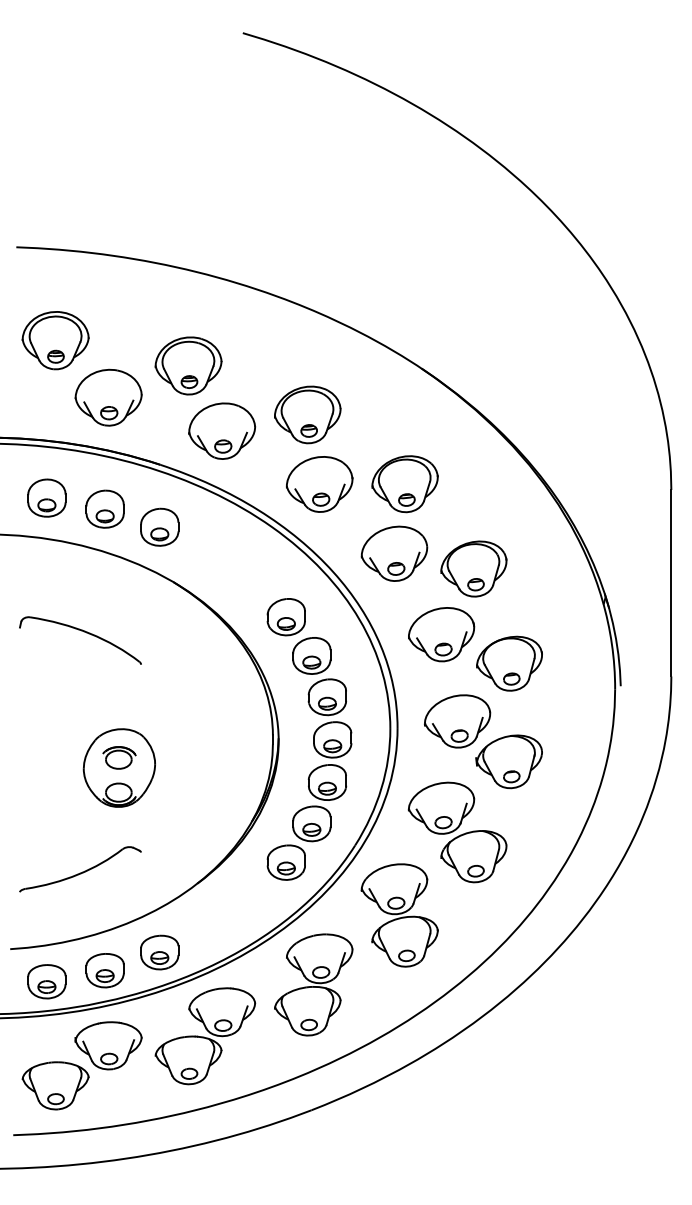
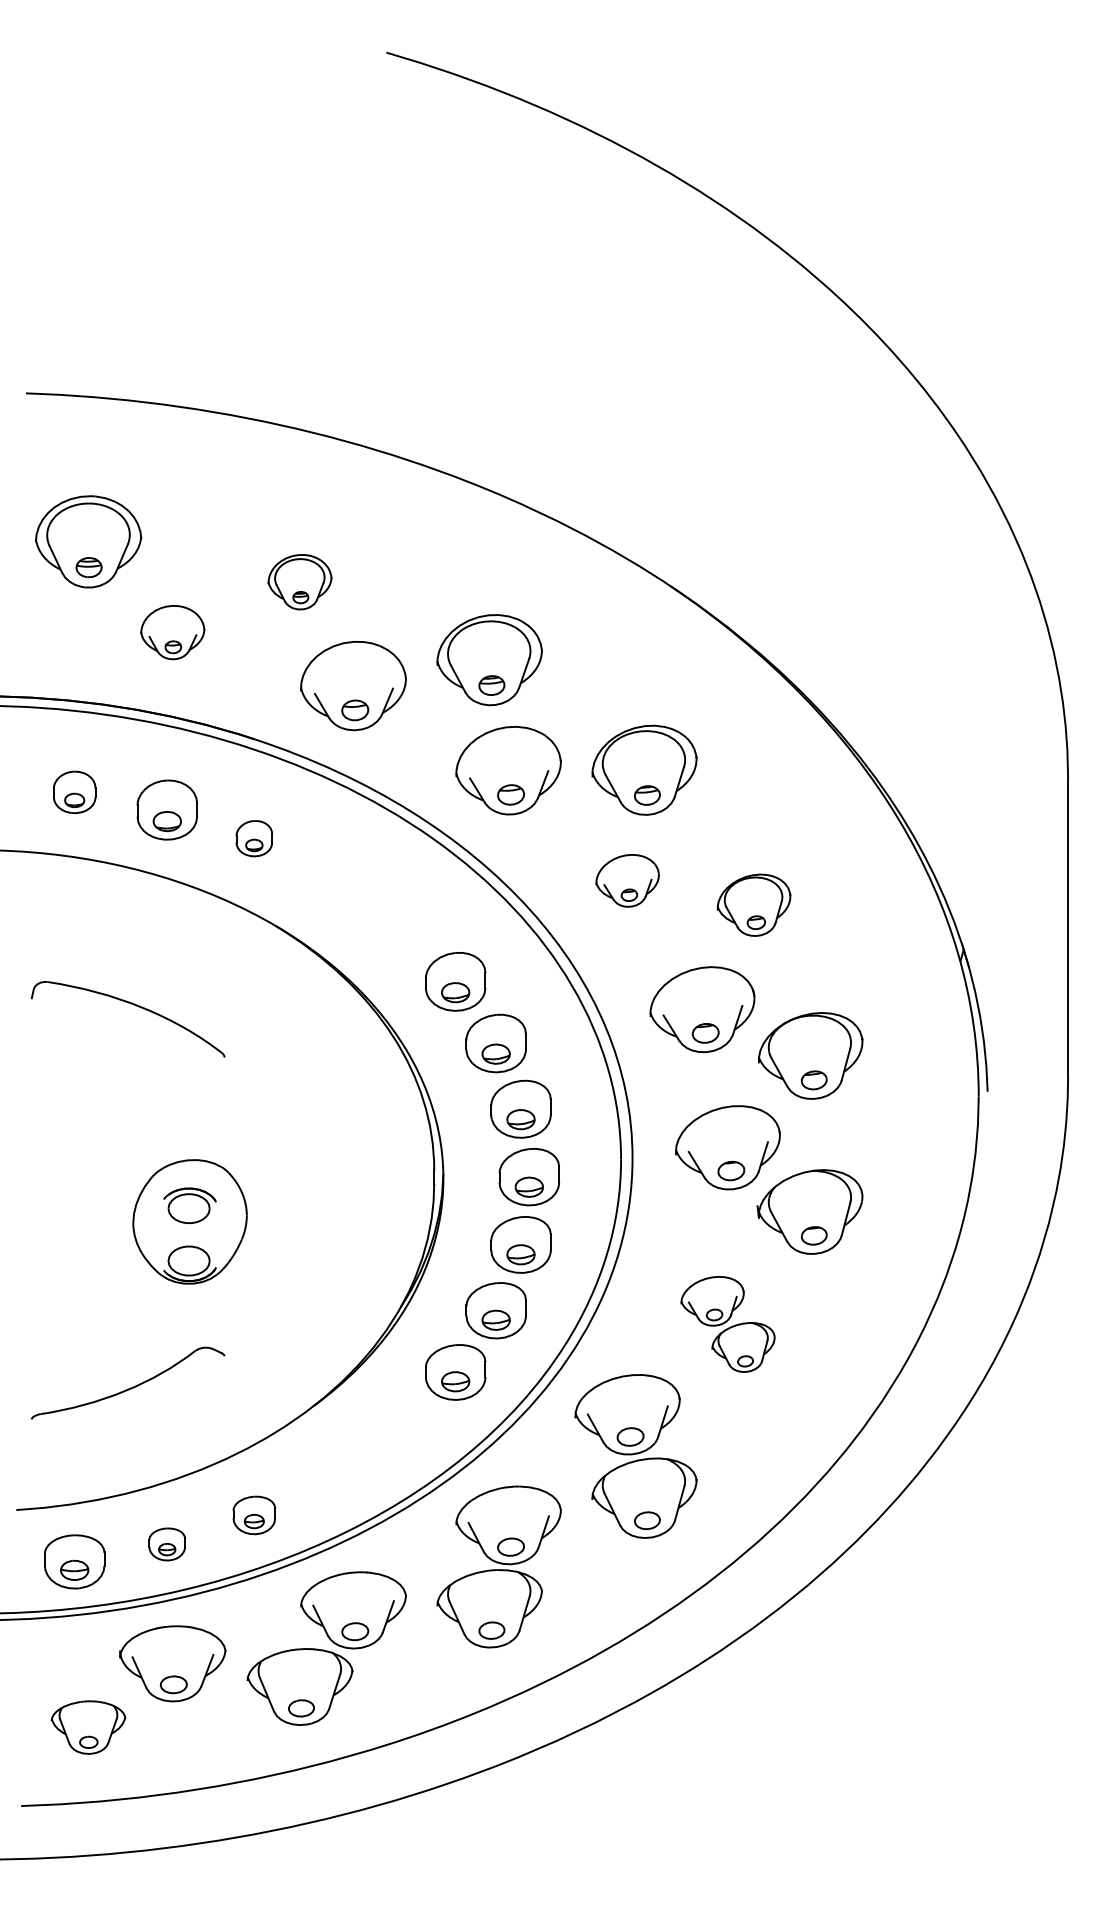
part: (188, 365) -> (299, 581), size x0.6
part: (108, 397) -> (172, 632), size x0.6
part: (46, 497) -> (73, 791), size x0.7
part: (159, 526) -> (253, 837), size x0.6
part: (394, 553) -> (627, 880), size x0.6
part: (473, 568) -> (753, 904), size x0.7
part: (457, 832) -> (727, 1324), size x0.6
part: (159, 952) -> (253, 1515), size x0.7
part: (104, 970) -> (166, 1543), size x0.6
part: (55, 1085) -> (88, 1726), size x0.7

